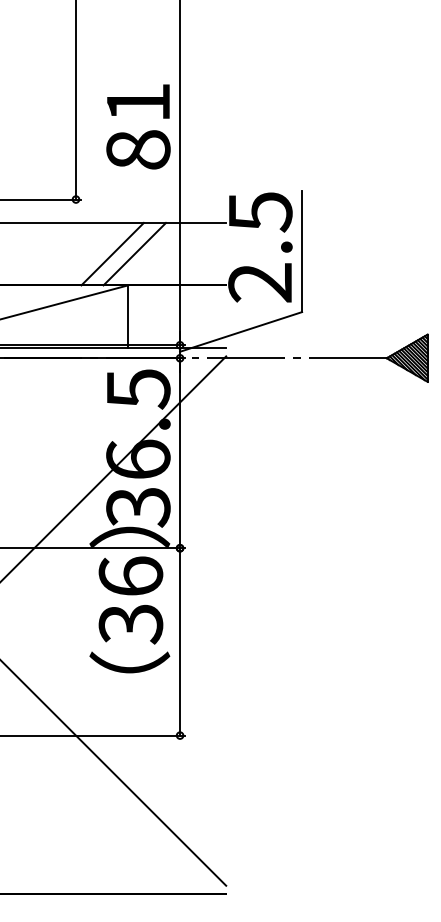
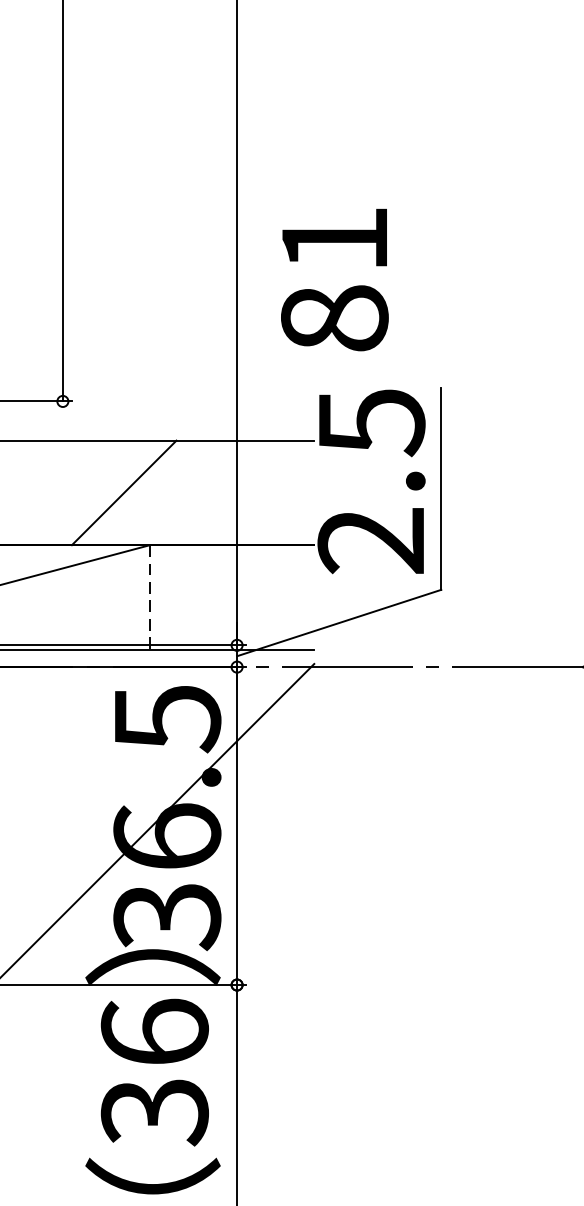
text: (138, 126) -> (334, 279), moved
line: (134, 253) -> (160, 491), removed
line: (128, 317) -> (150, 598), solid -> dashed

